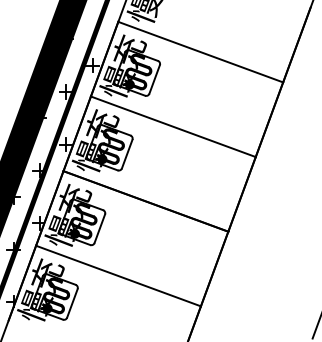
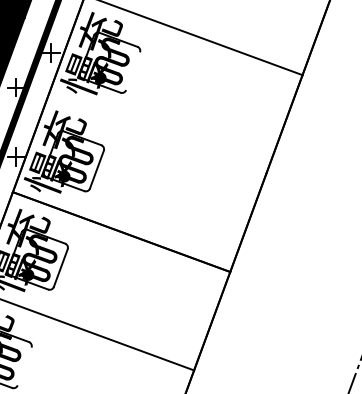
line: (154, 79) -> (132, 71), removed
line: (172, 126) -> (156, 133), removed
line: (72, 303) -> (24, 366), removed

